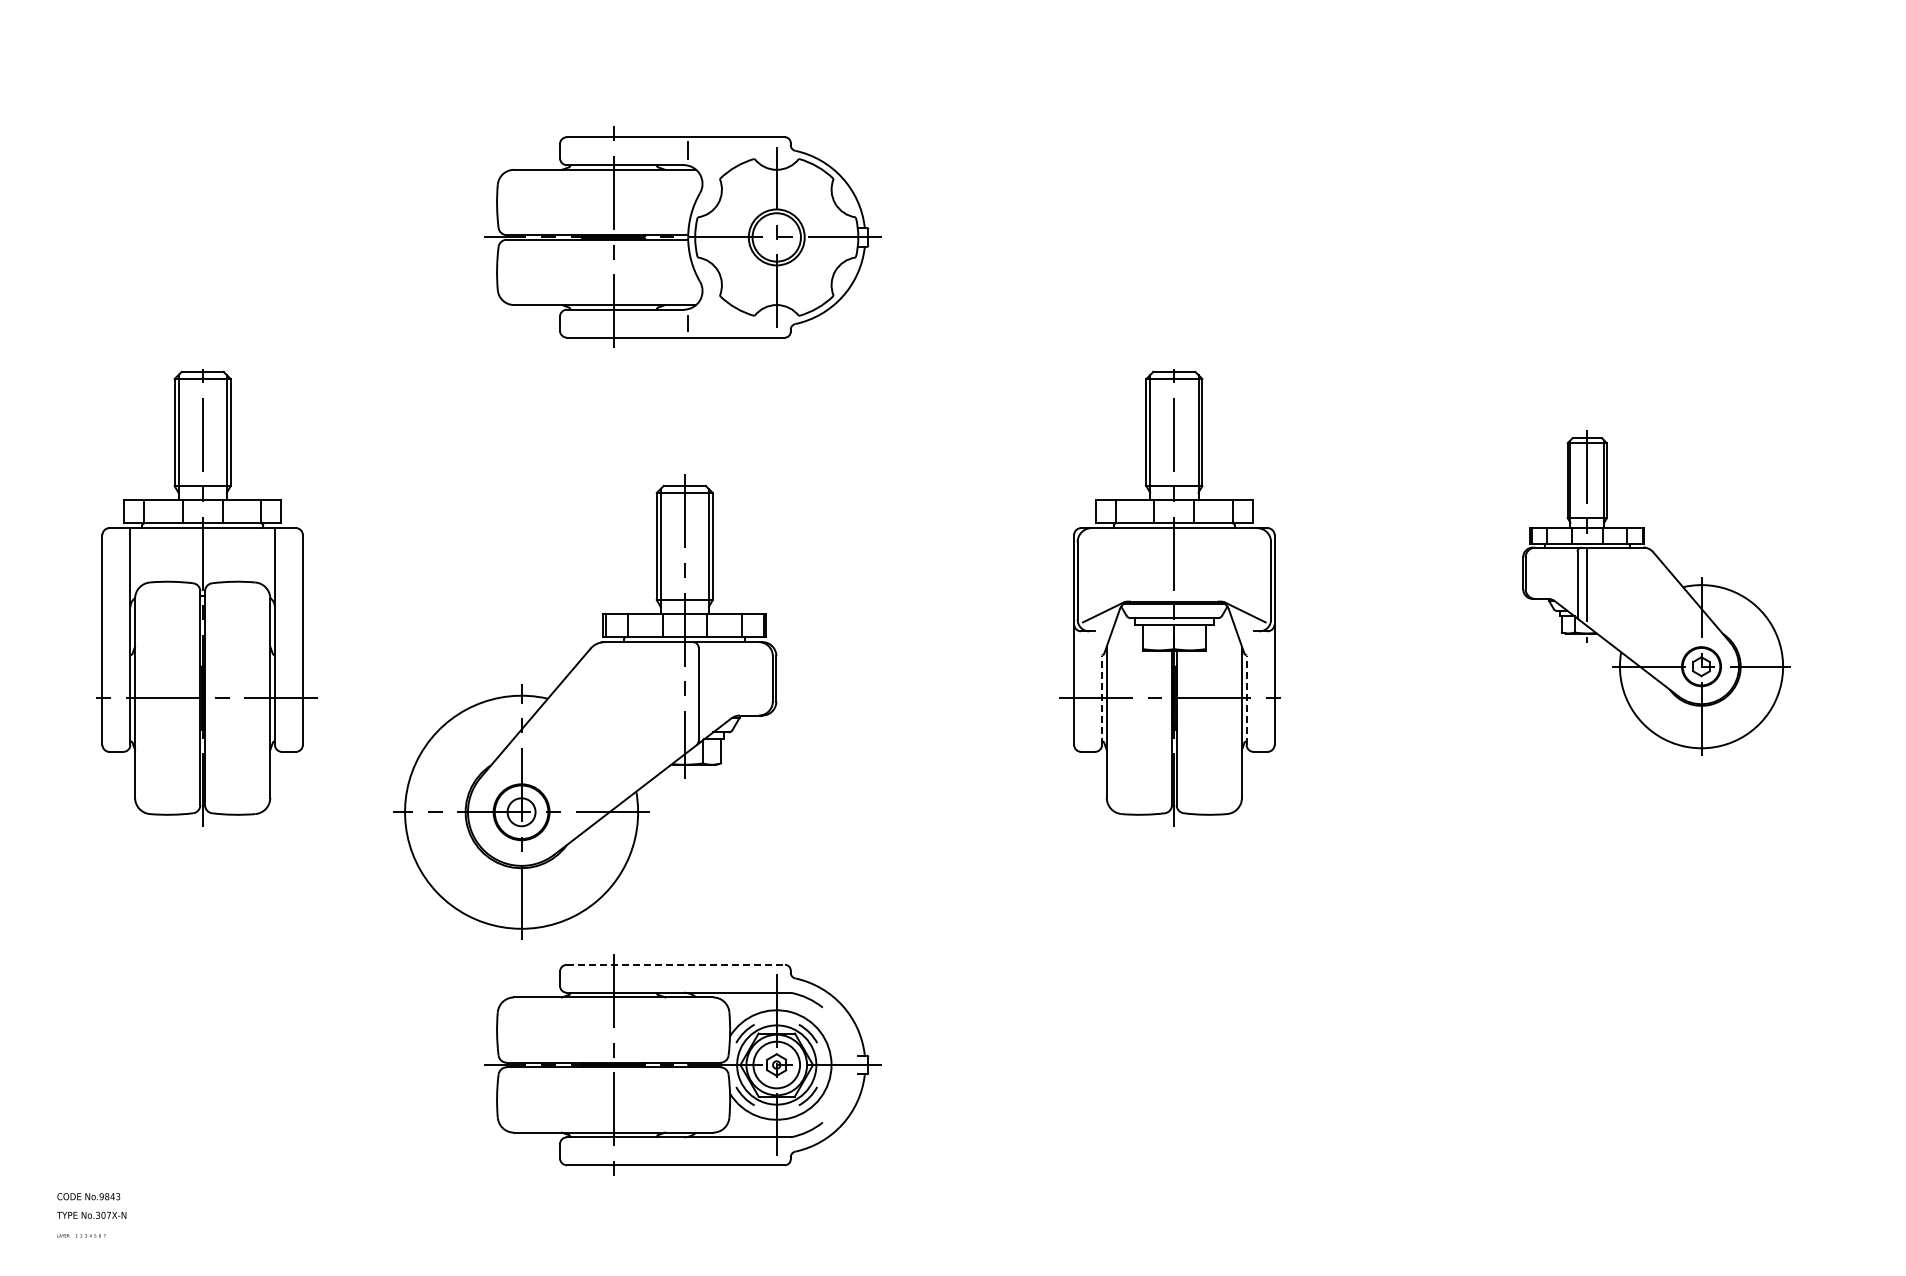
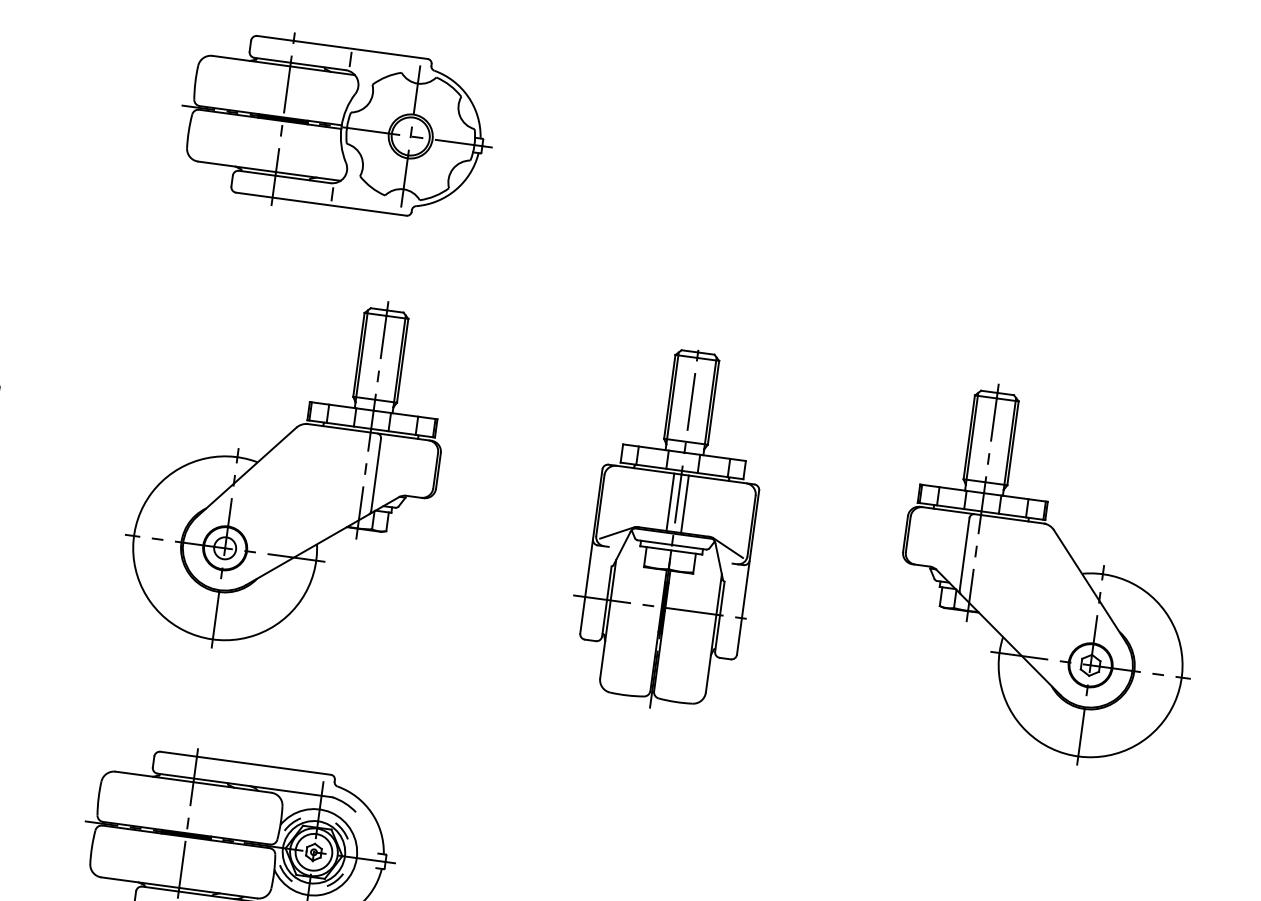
part: (682, 236) -> (337, 125), moved
line: (1165, 564) -> (670, 502), added
line: (1183, 564) -> (684, 503), added
part: (1656, 592) -> (1051, 575), size x1.43
line: (1102, 700) -> (607, 601), dashed -> solid
line: (1246, 700) -> (719, 616), dashed -> solid
part: (585, 706) -> (286, 472), moved
line: (675, 964) -> (245, 762), dashed -> solid

